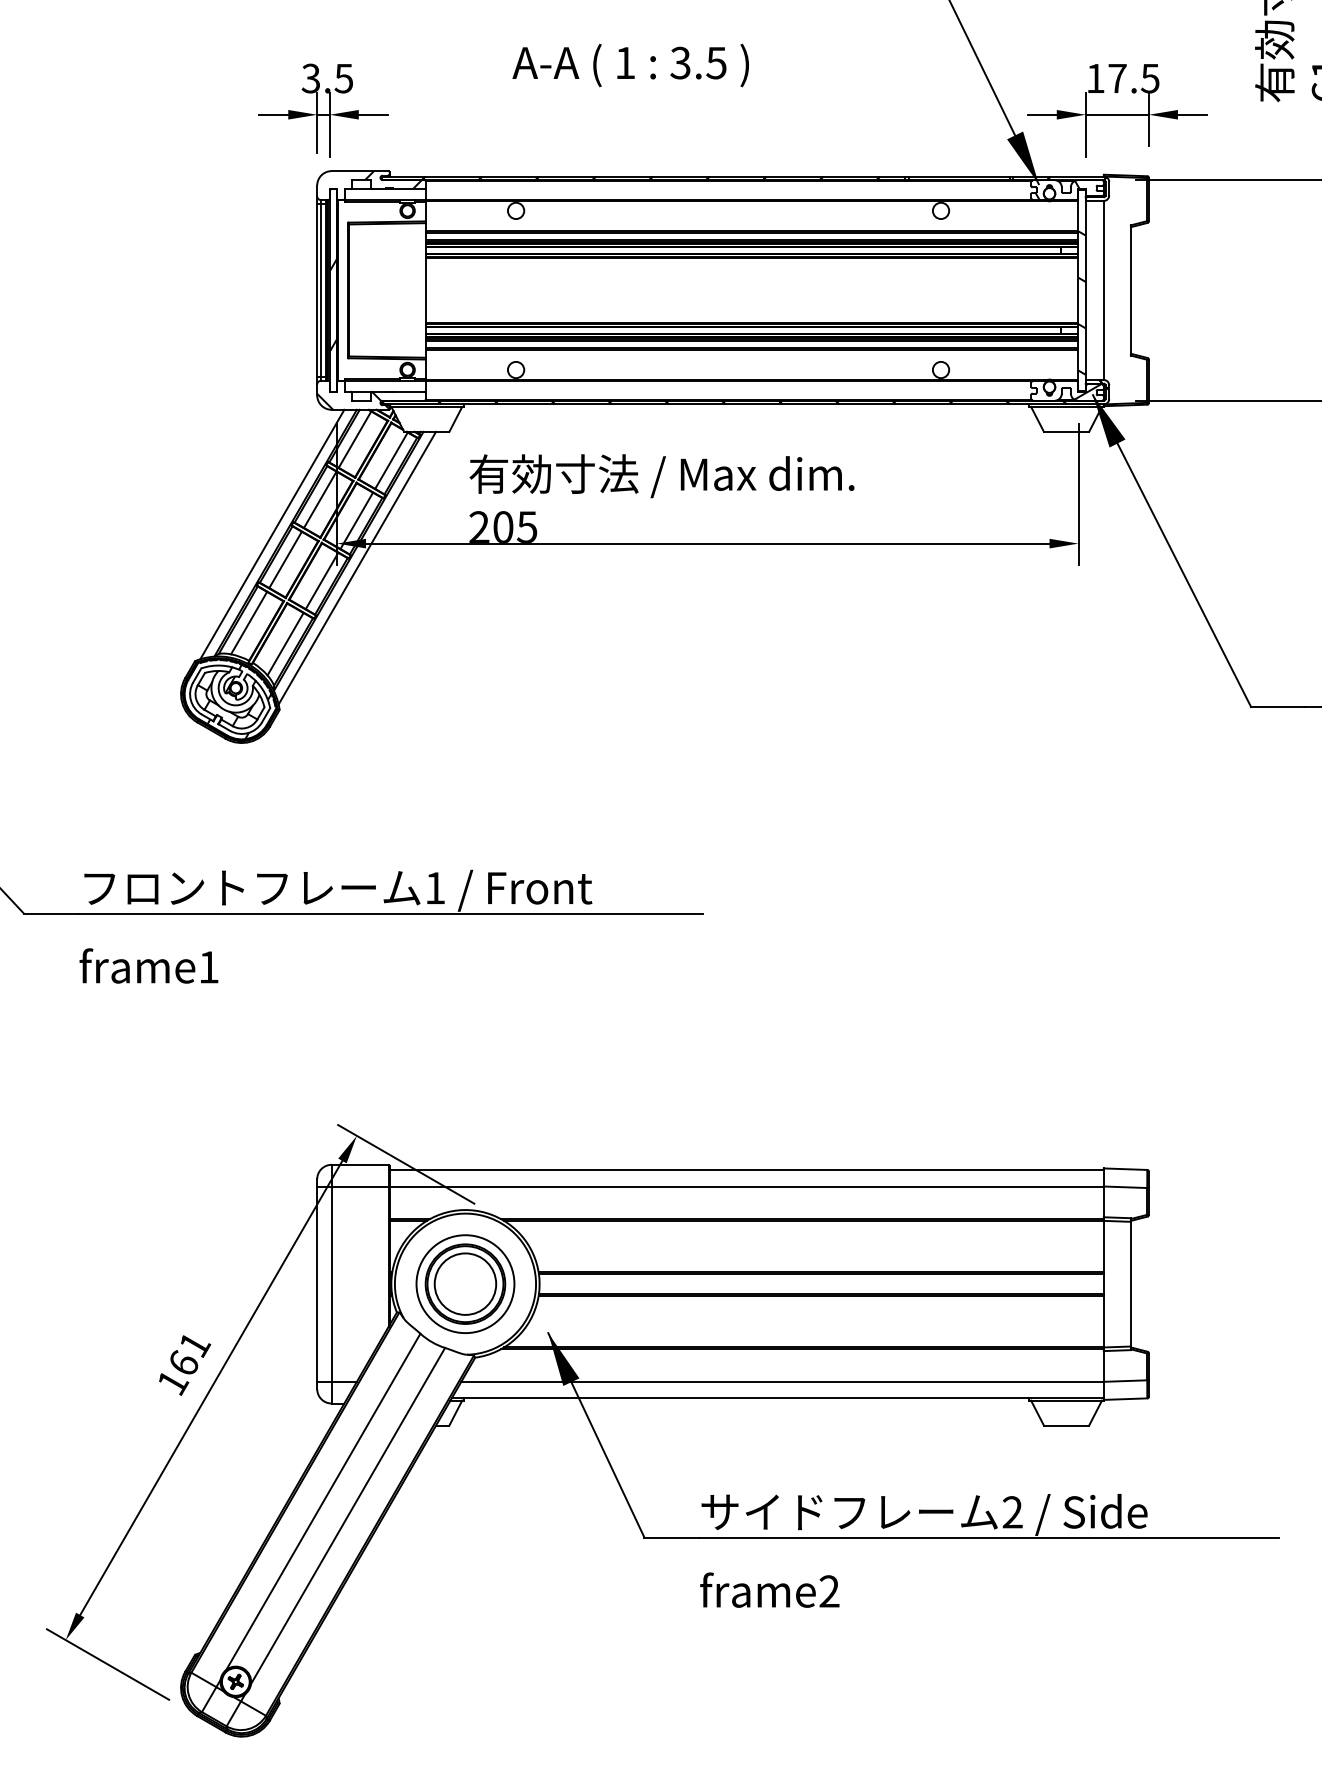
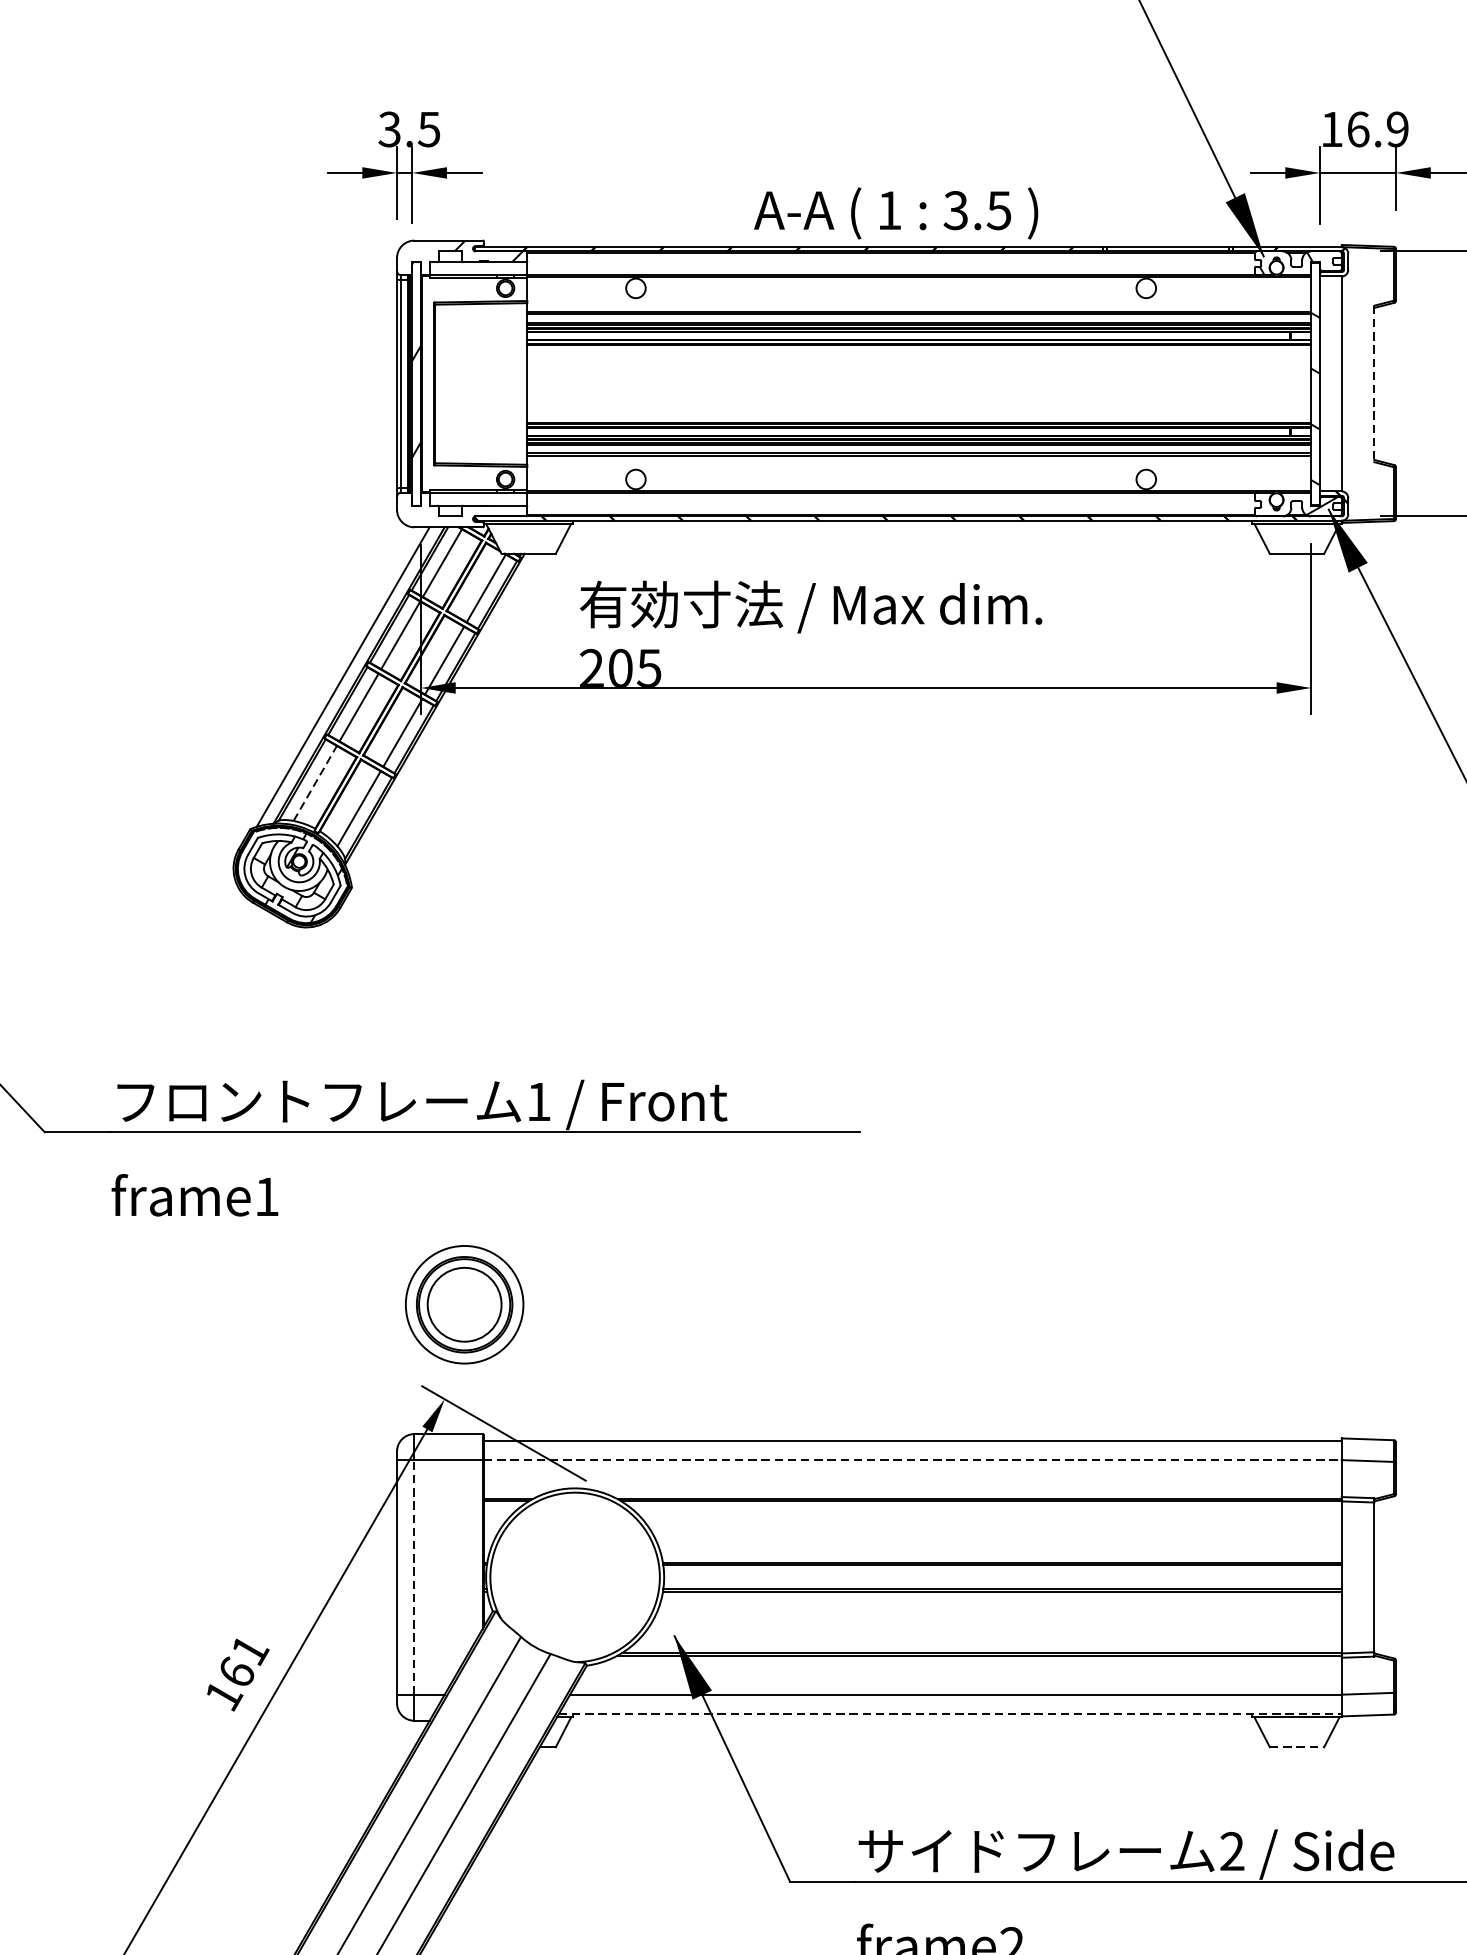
text: (630, 65) -> (895, 213), moved
text: (1133, 78) -> (1377, 129), 17.5 -> 16.9
line: (1130, 290) -> (1373, 384), solid -> dashed
hatch: (353, 400) -> (440, 516), removed
line: (357, 567) -> (445, 716), removed
line: (249, 622) -> (315, 782), solid -> dashed
line: (747, 1186) -> (913, 1460), solid -> dashed
part: (465, 1283) -> (464, 1303), moved
line: (331, 1284) -> (414, 1577), solid -> dashed
line: (777, 1398) -> (949, 1714), solid -> dashed
line: (1066, 1425) -> (1296, 1747), solid -> dashed

